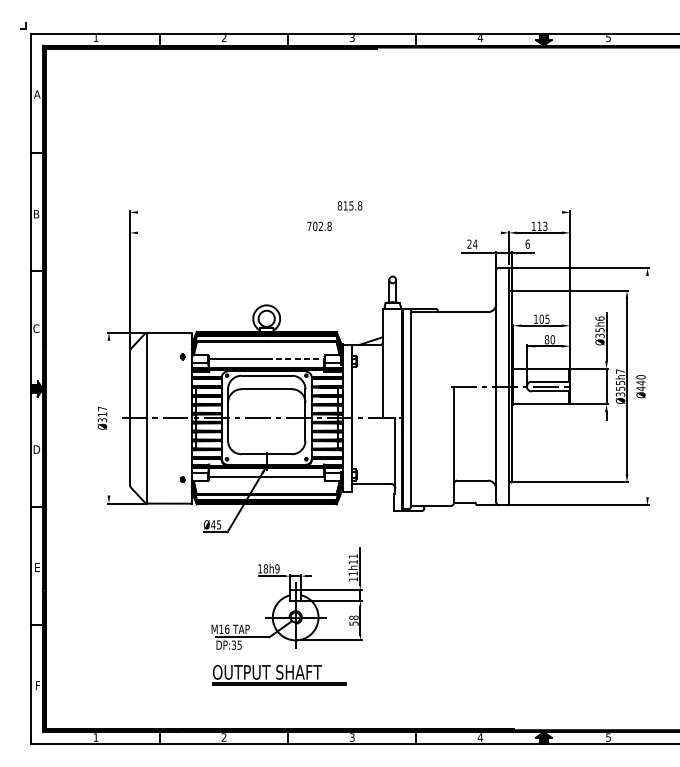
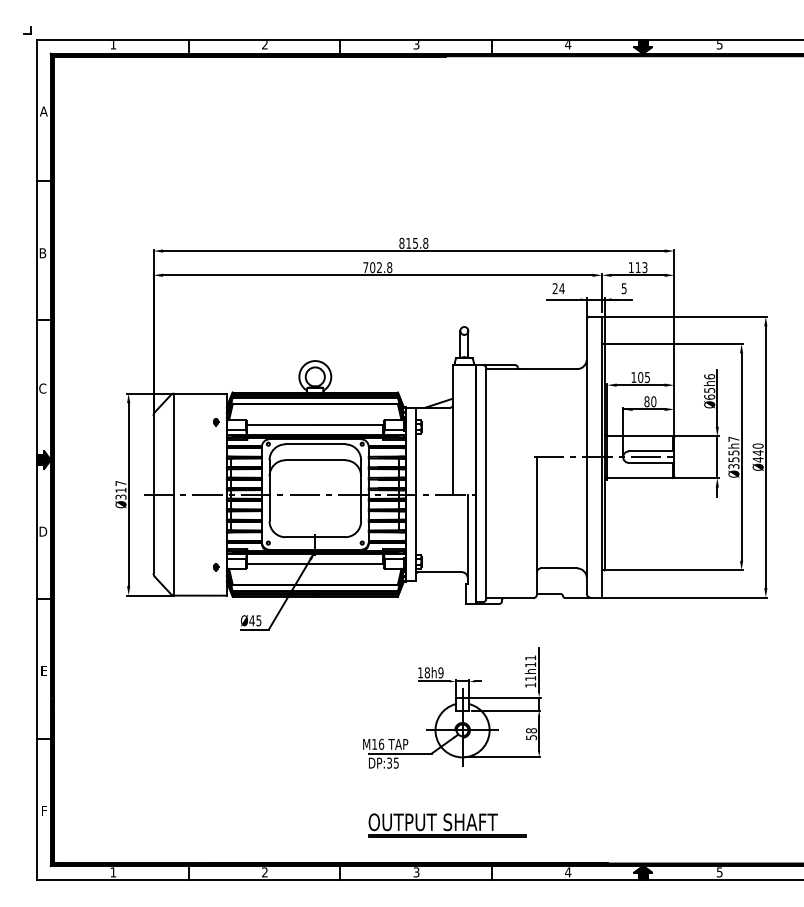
line: (349, 212) -> (413, 251), added
line: (319, 233) -> (377, 275), added
text: (527, 244) -> (623, 288), 6 -> 5
text: (599, 335) -> (709, 396), Ø35h6 -> Ø65h6
line: (296, 358) -> (350, 424), dashed -> solid
line: (647, 386) -> (765, 457), added
line: (108, 418) -> (128, 494), added
part: (287, 598) -> (452, 707), moved
part: (279, 675) -> (447, 825), moved

